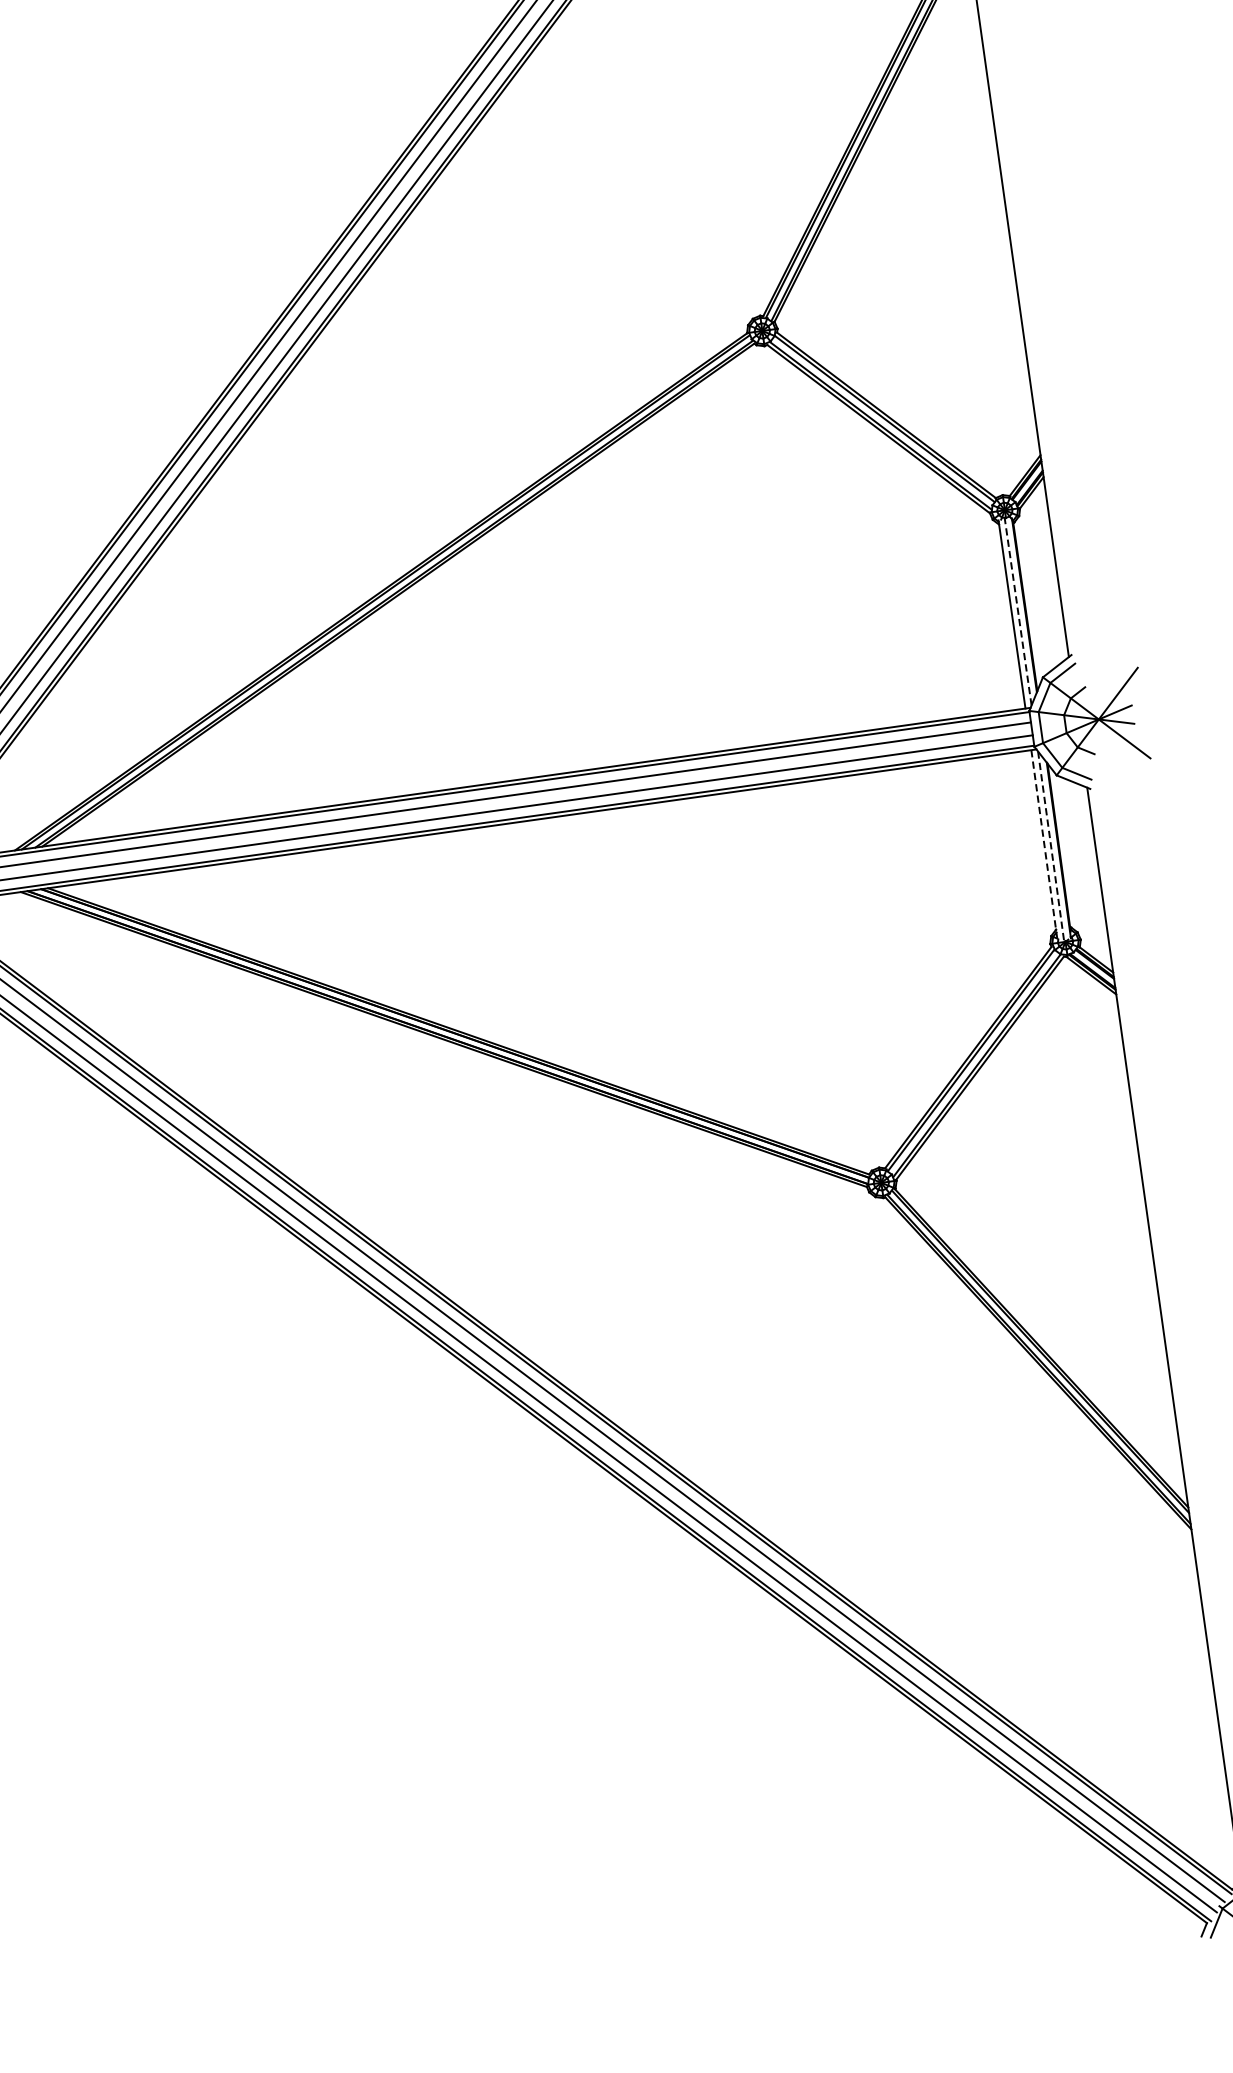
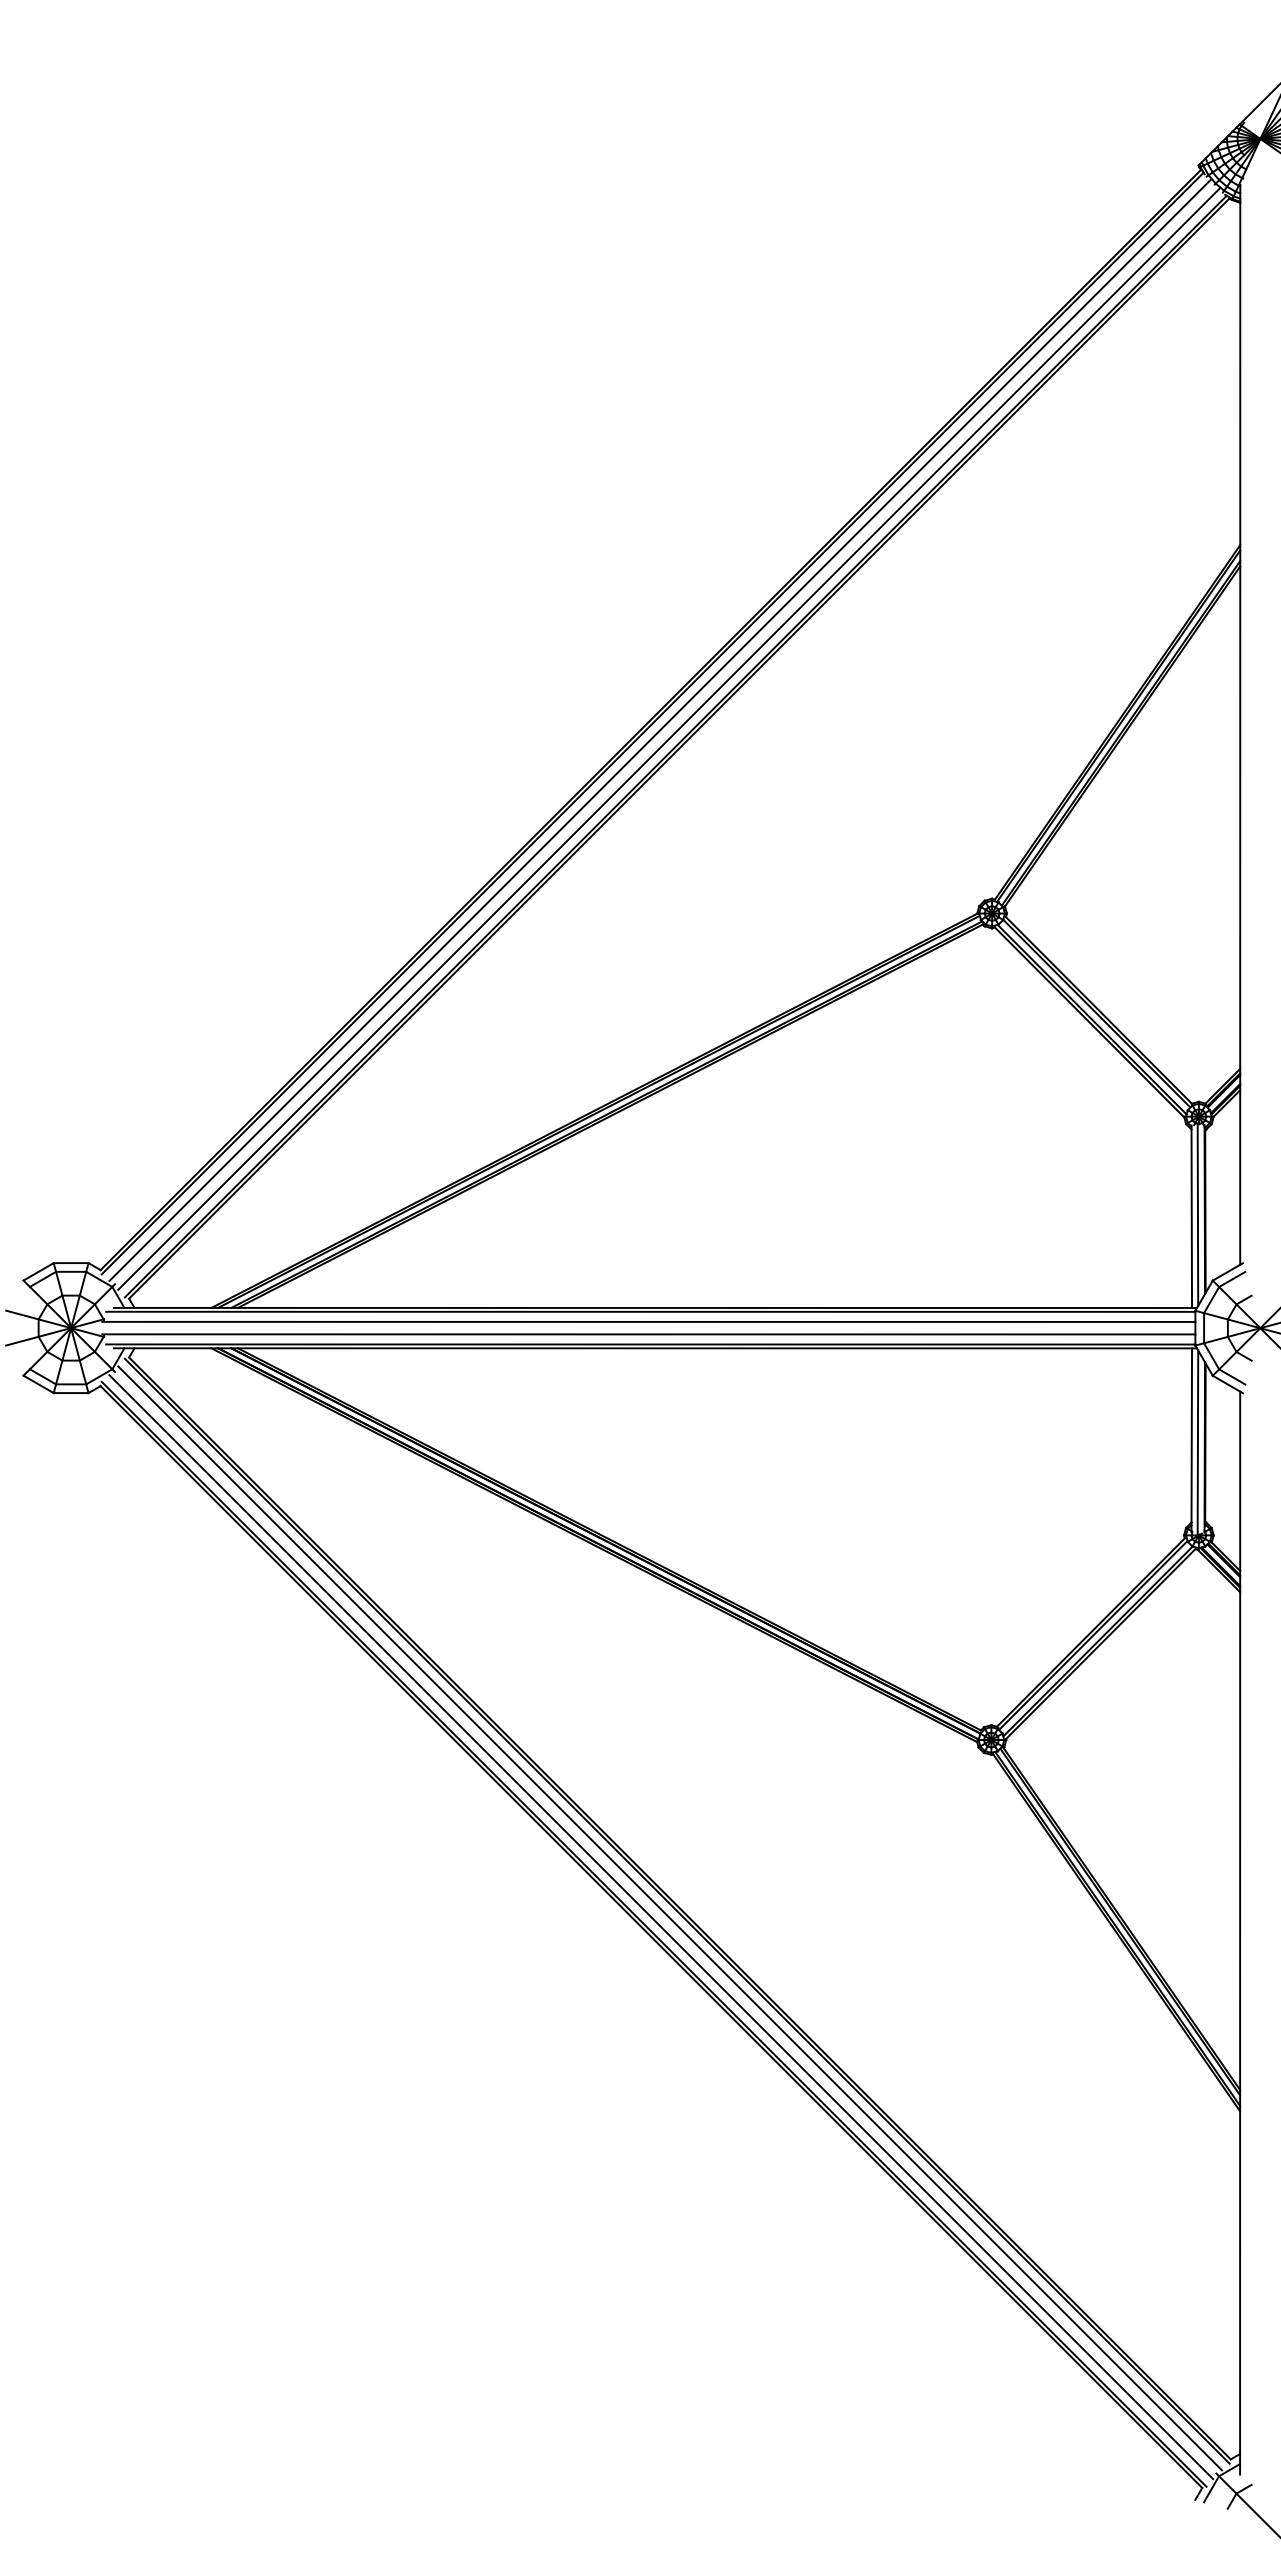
line: (1017, 611) -> (1197, 1214), dashed -> solid
line: (1044, 845) -> (1191, 1440), dashed -> solid
line: (1050, 847) -> (1197, 1443), dashed -> solid

